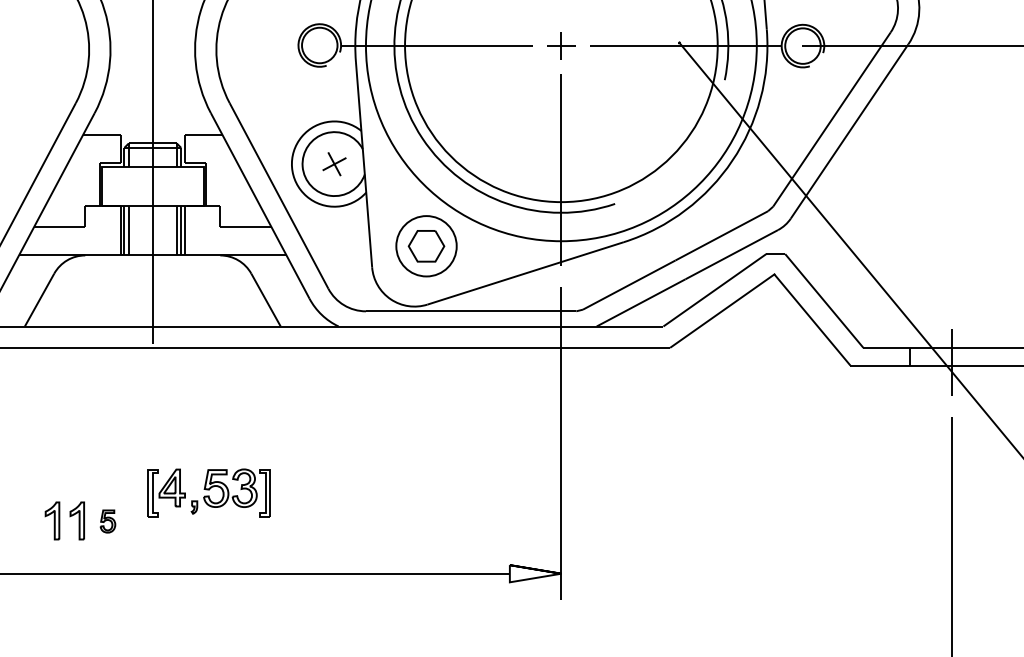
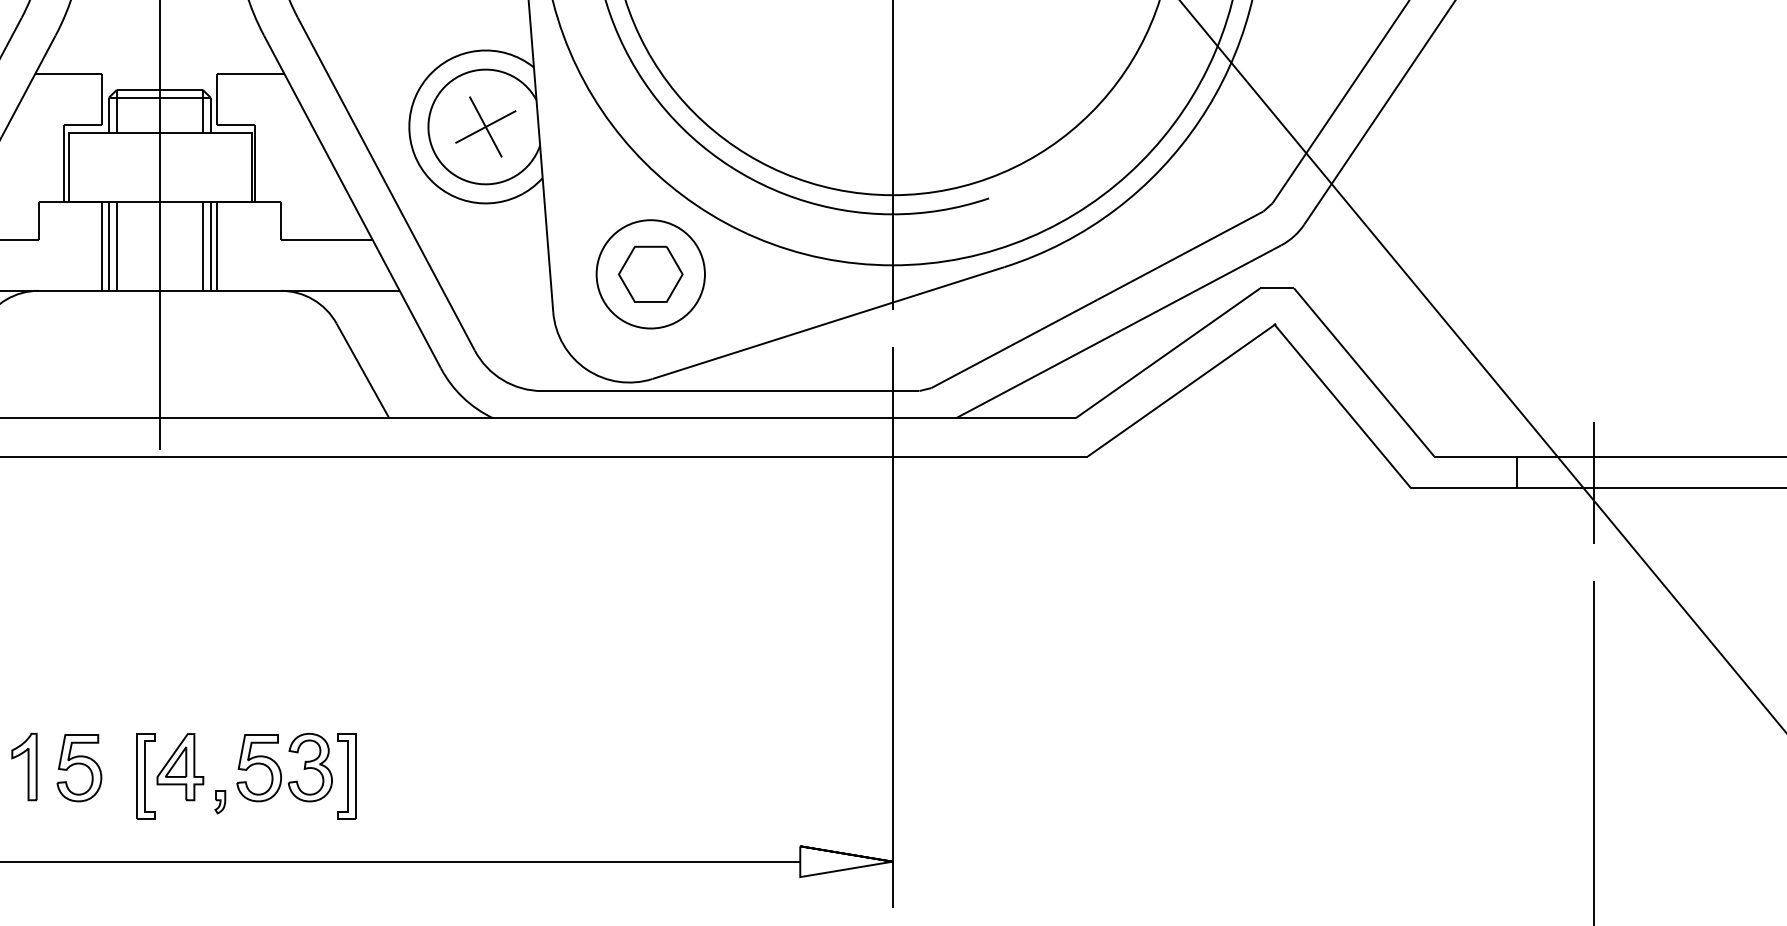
part: (334, 164) -> (485, 127), size x1.43
part: (208, 492) -> (245, 775), moved
part: (107, 521) -> (78, 768), size x1.67

